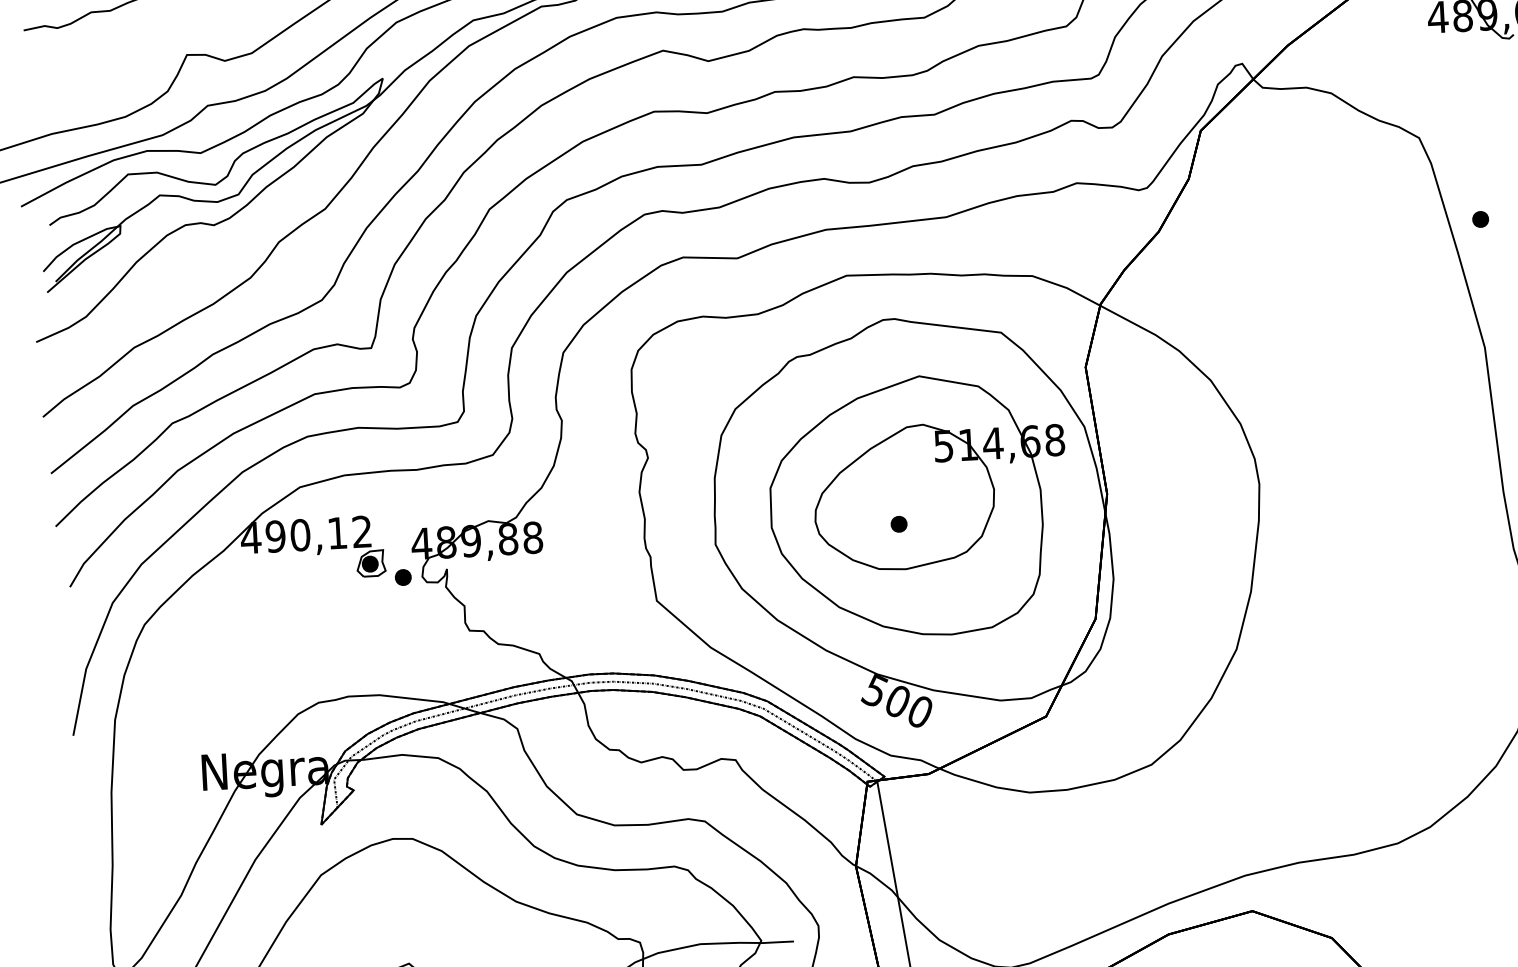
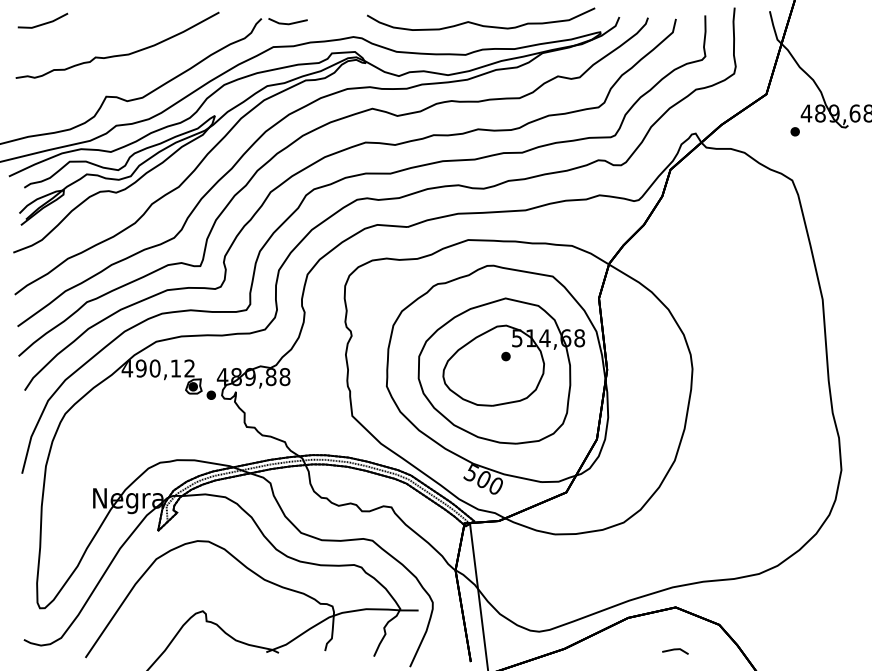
part: (1479, 218) -> (794, 131), moved
part: (898, 524) -> (505, 356), moved

